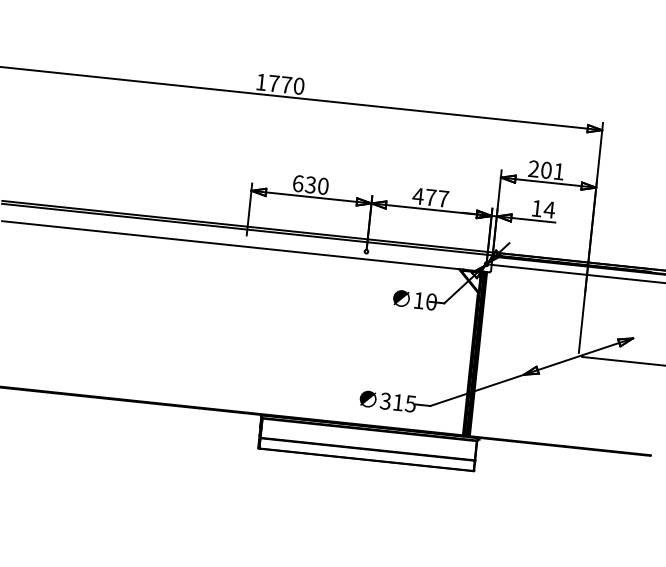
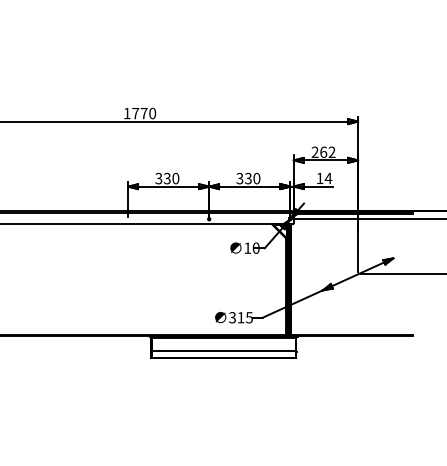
text: (552, 169) -> (327, 151), 201 -> 262
text: (297, 183) -> (158, 178), 630 -> 330
text: (431, 197) -> (248, 178), 477 -> 330

